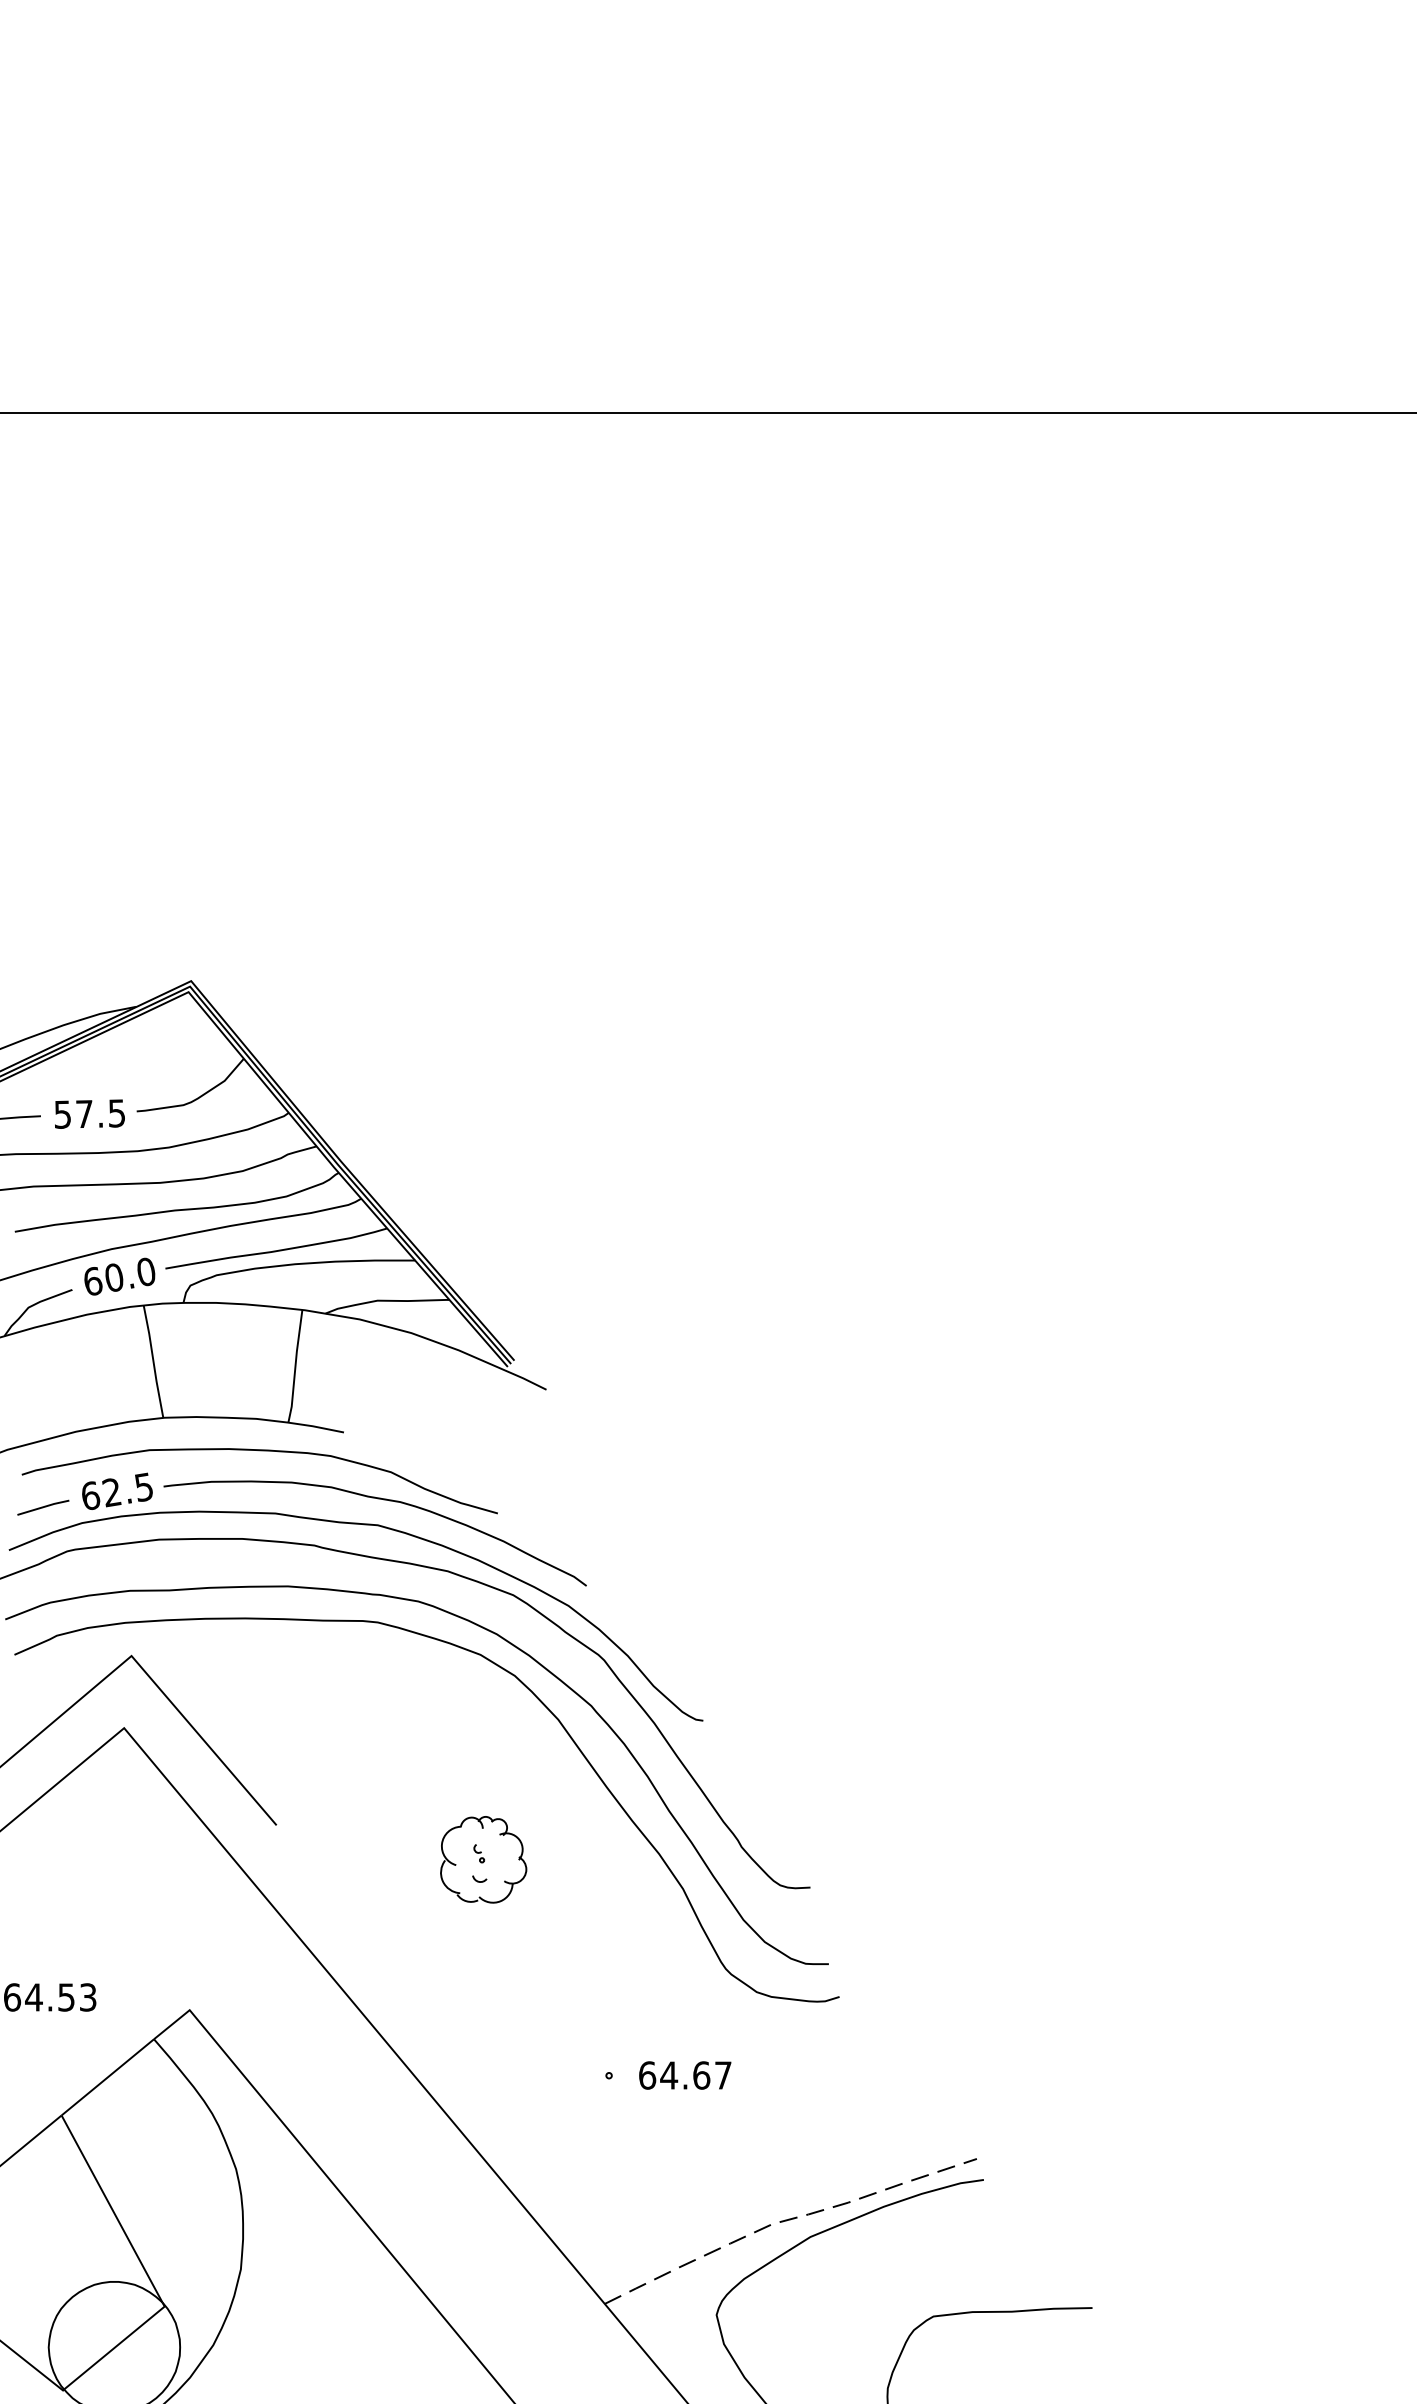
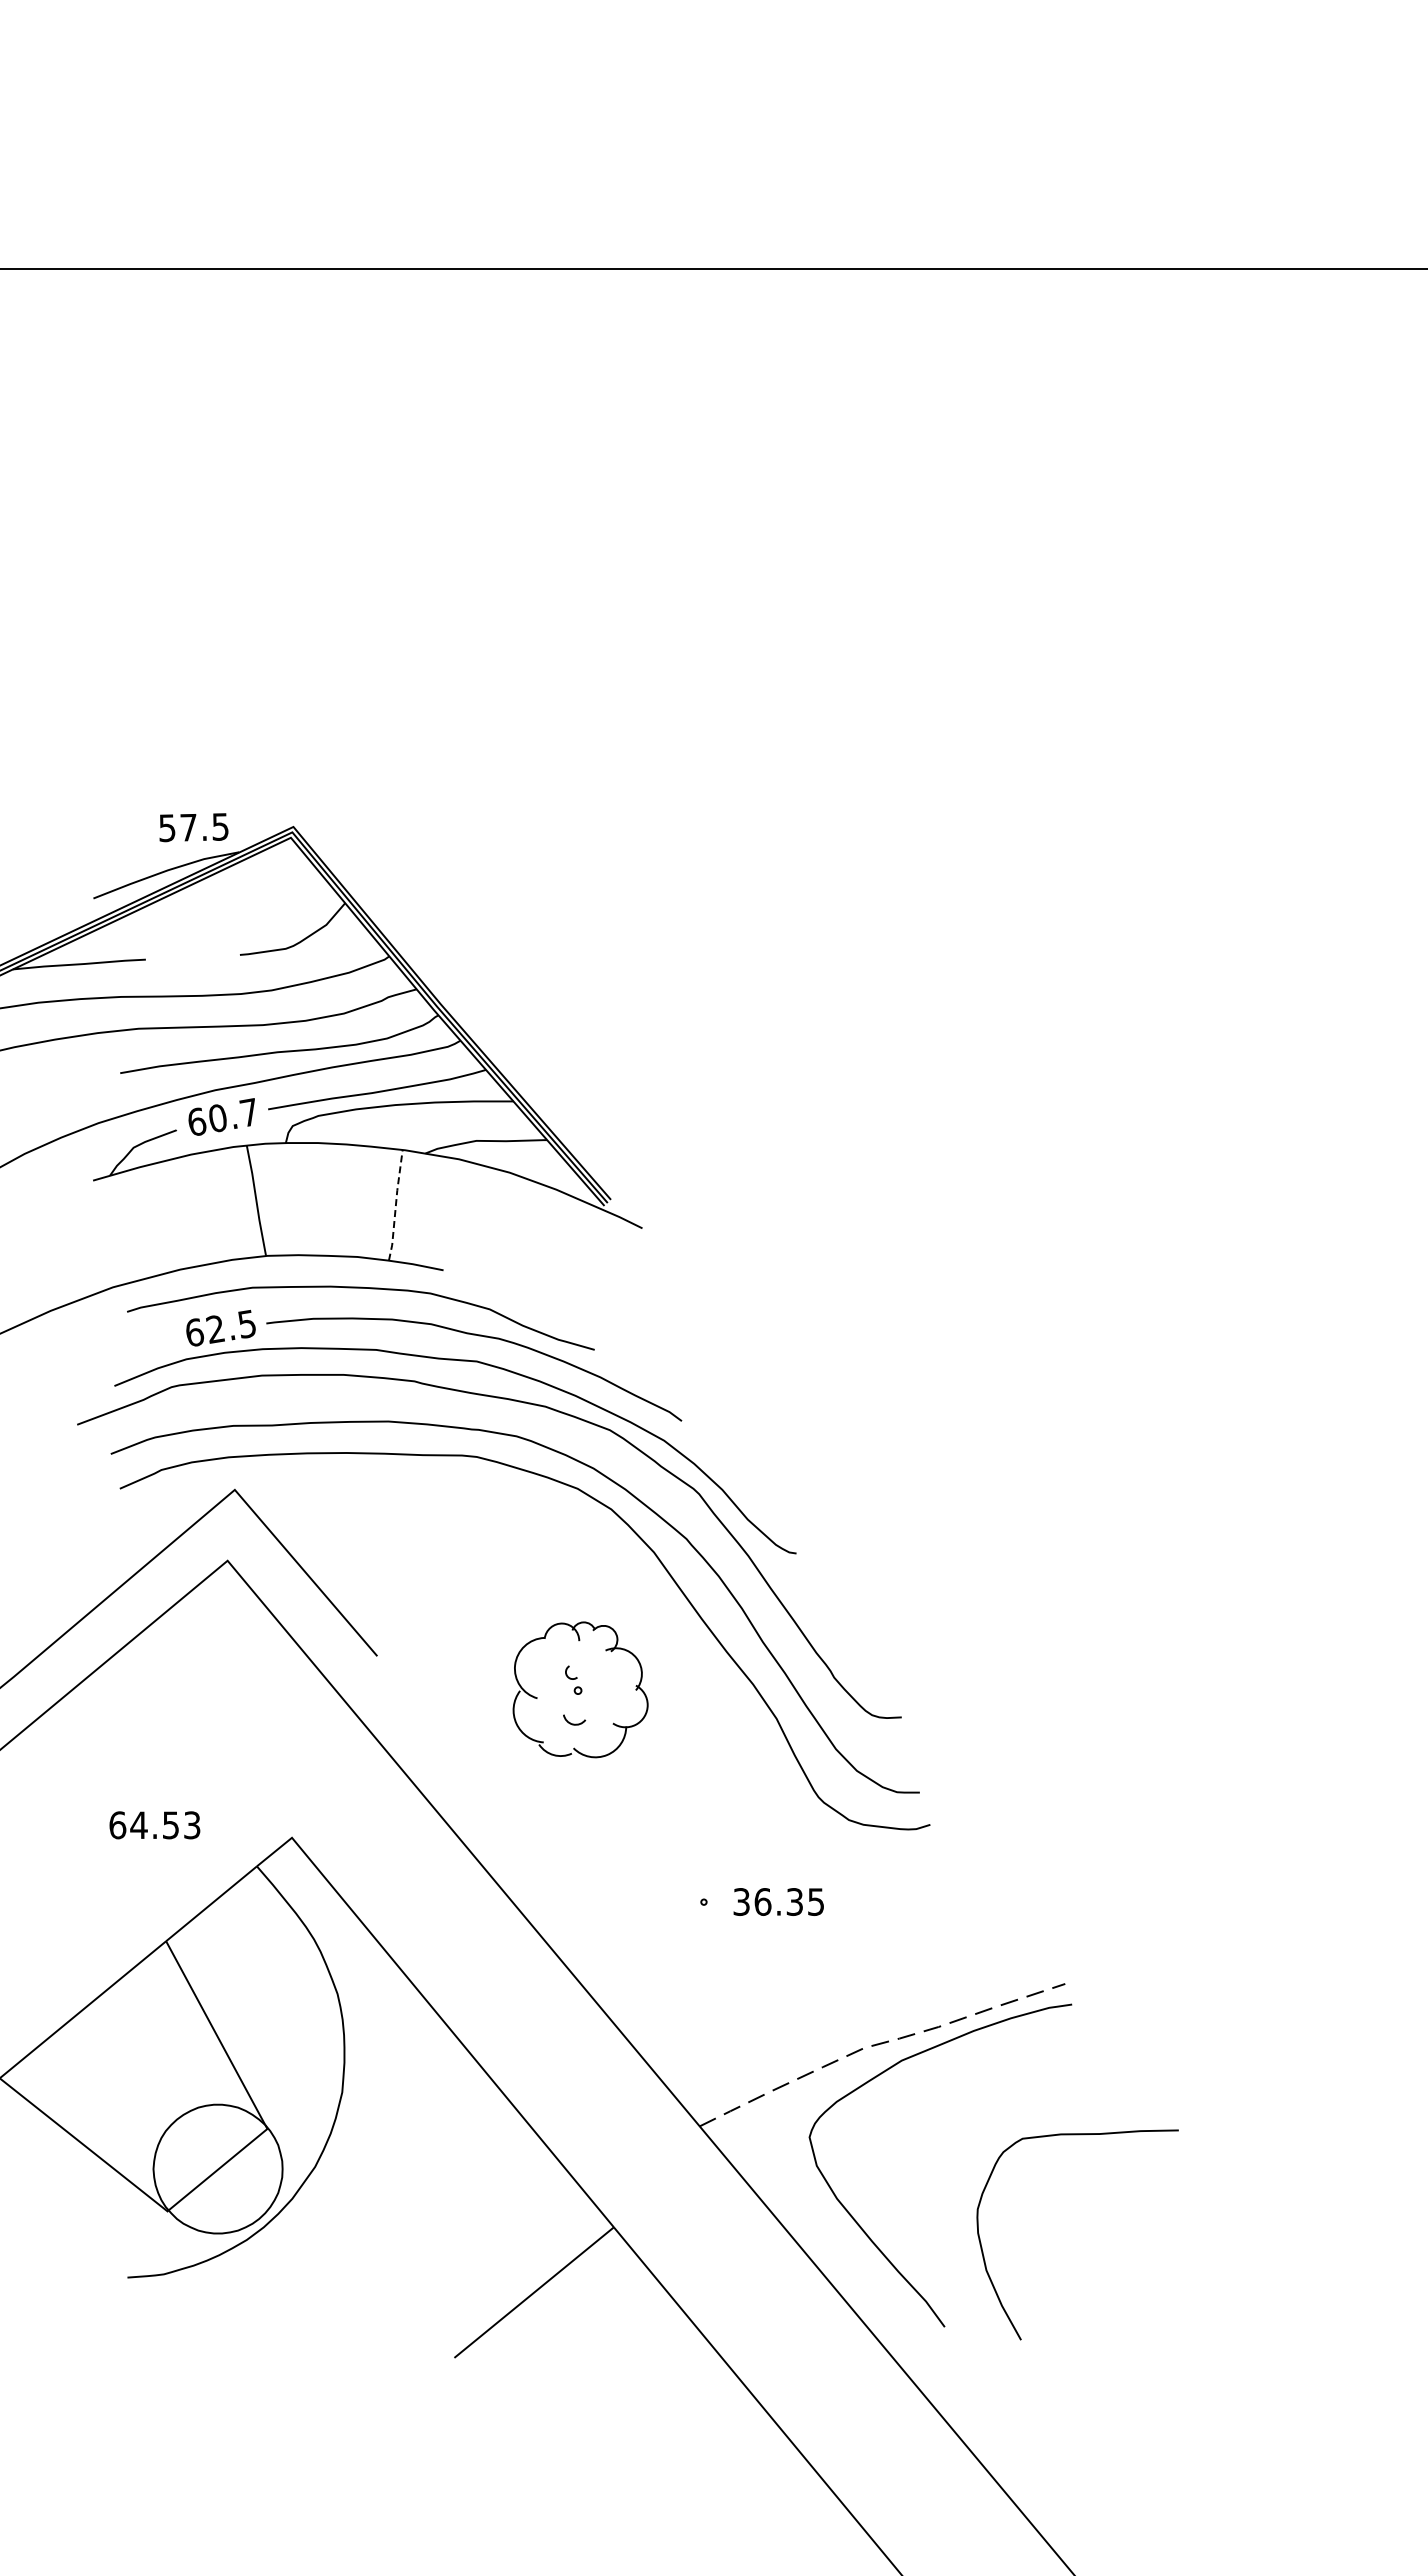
text: (89, 1114) -> (193, 827), moved
text: (145, 1271) -> (248, 1112), 60.0 -> 60.7
line: (295, 1365) -> (395, 1204), solid -> dashed
line: (42, 1507) -> (147, 1344), removed
part: (483, 1860) -> (580, 1690), size x1.6
text: (684, 2075) -> (778, 1901), 64.67 -> 36.35

